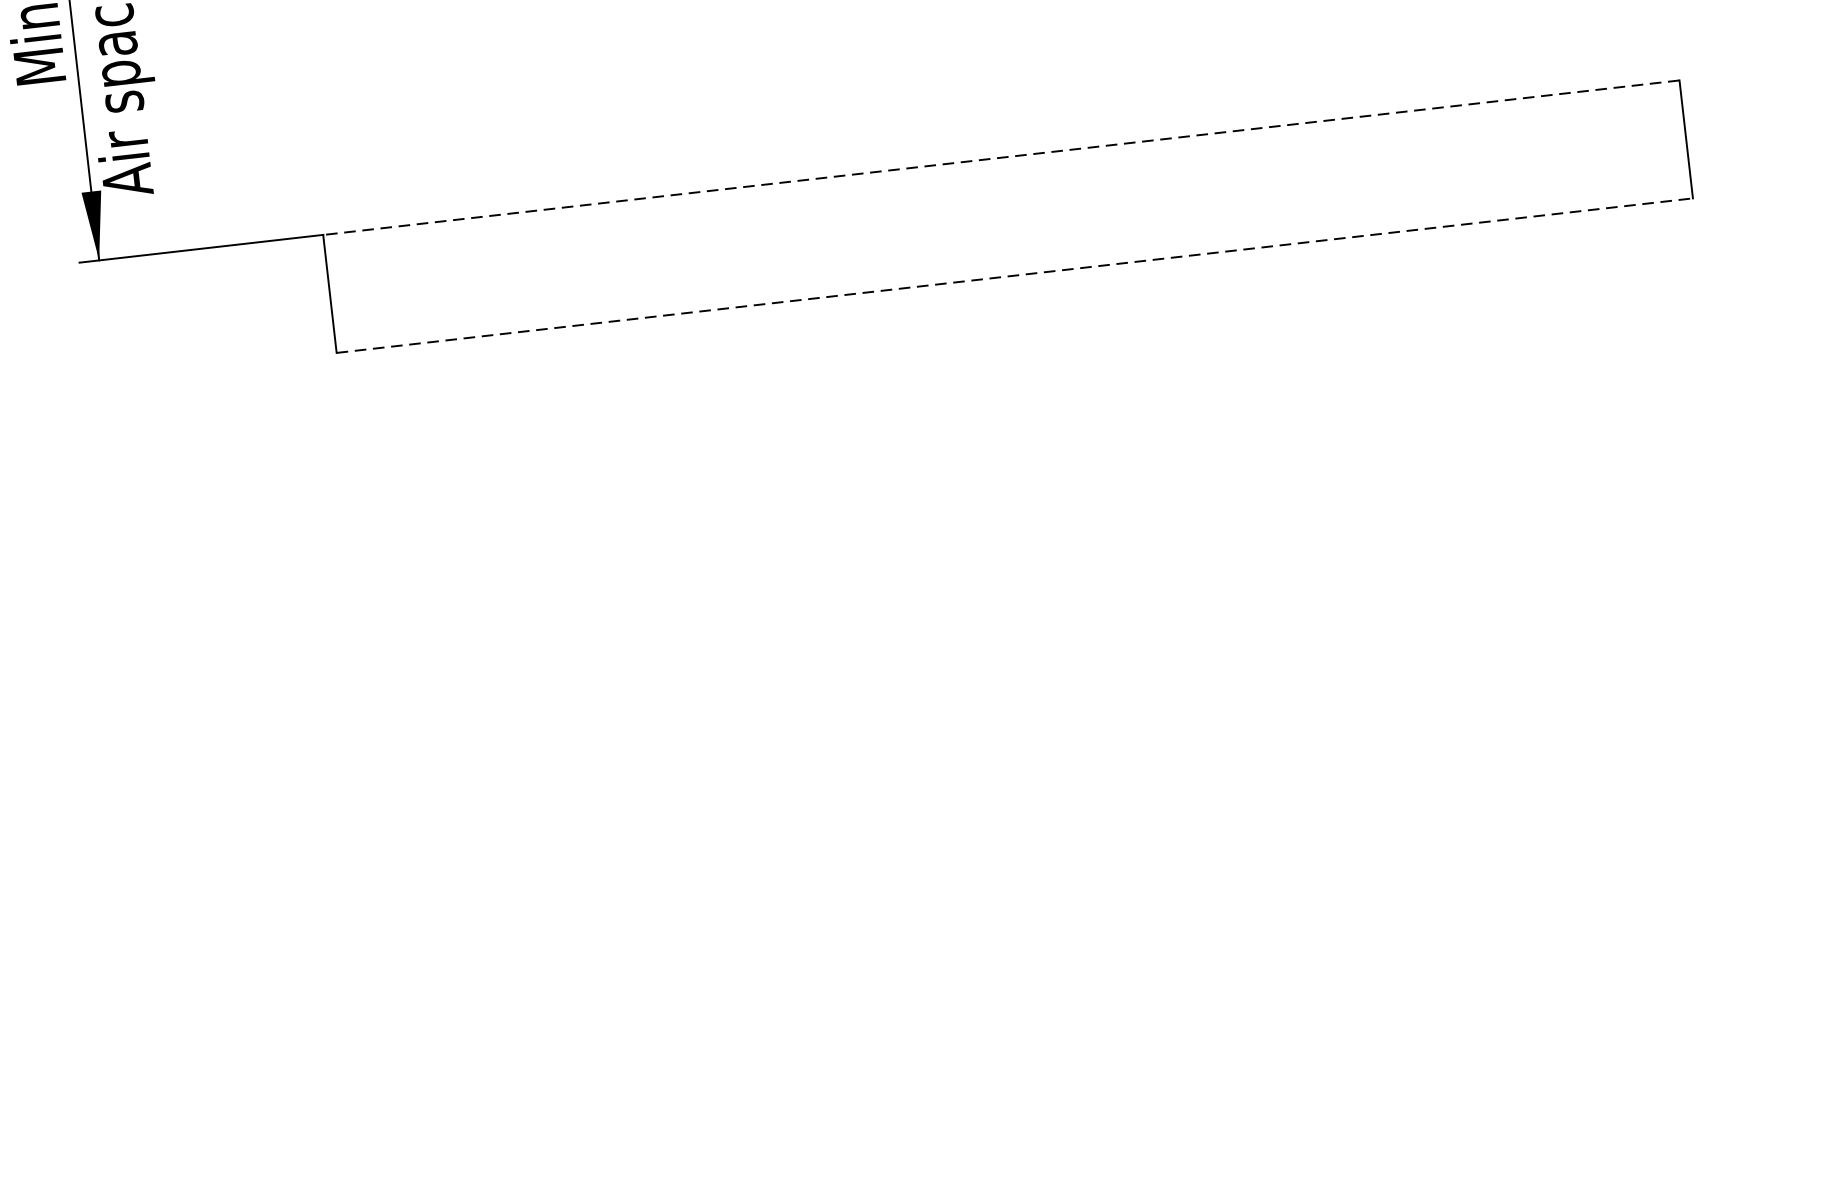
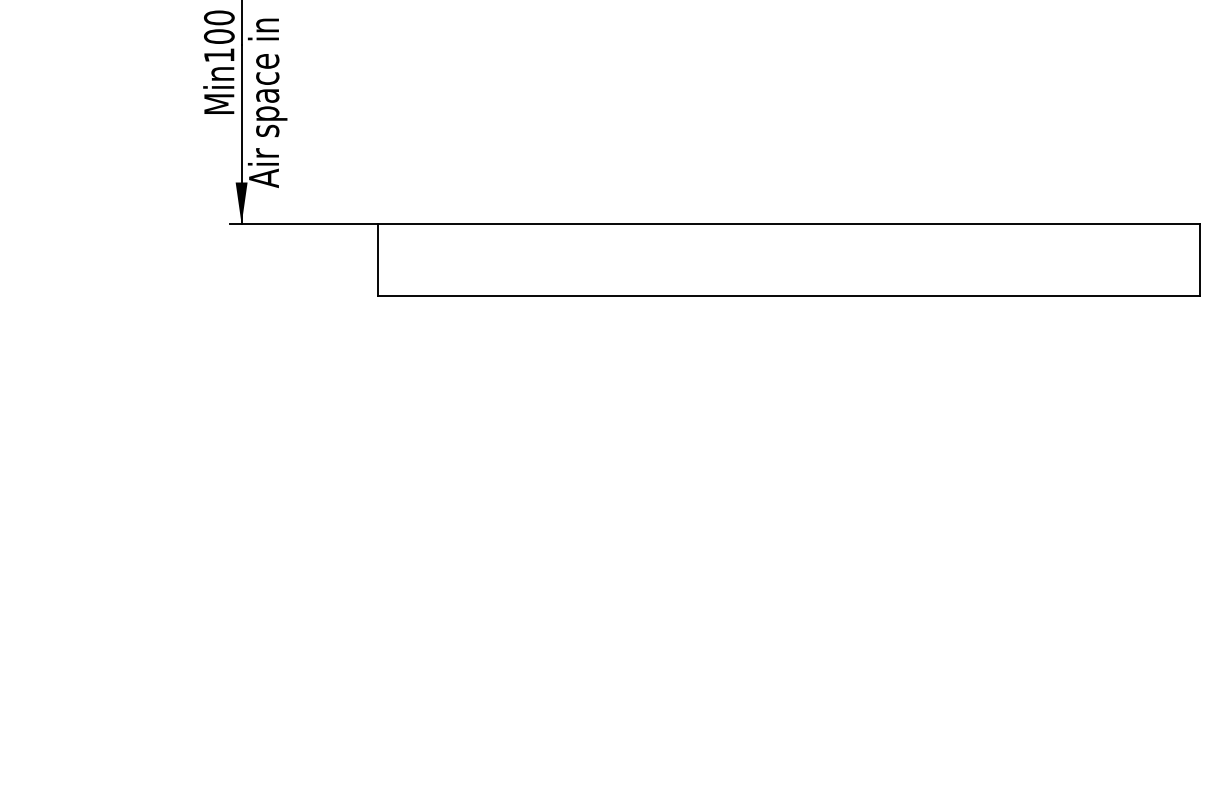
line: (1000, 158) -> (788, 224), dashed -> solid
line: (1015, 274) -> (789, 295), dashed -> solid

